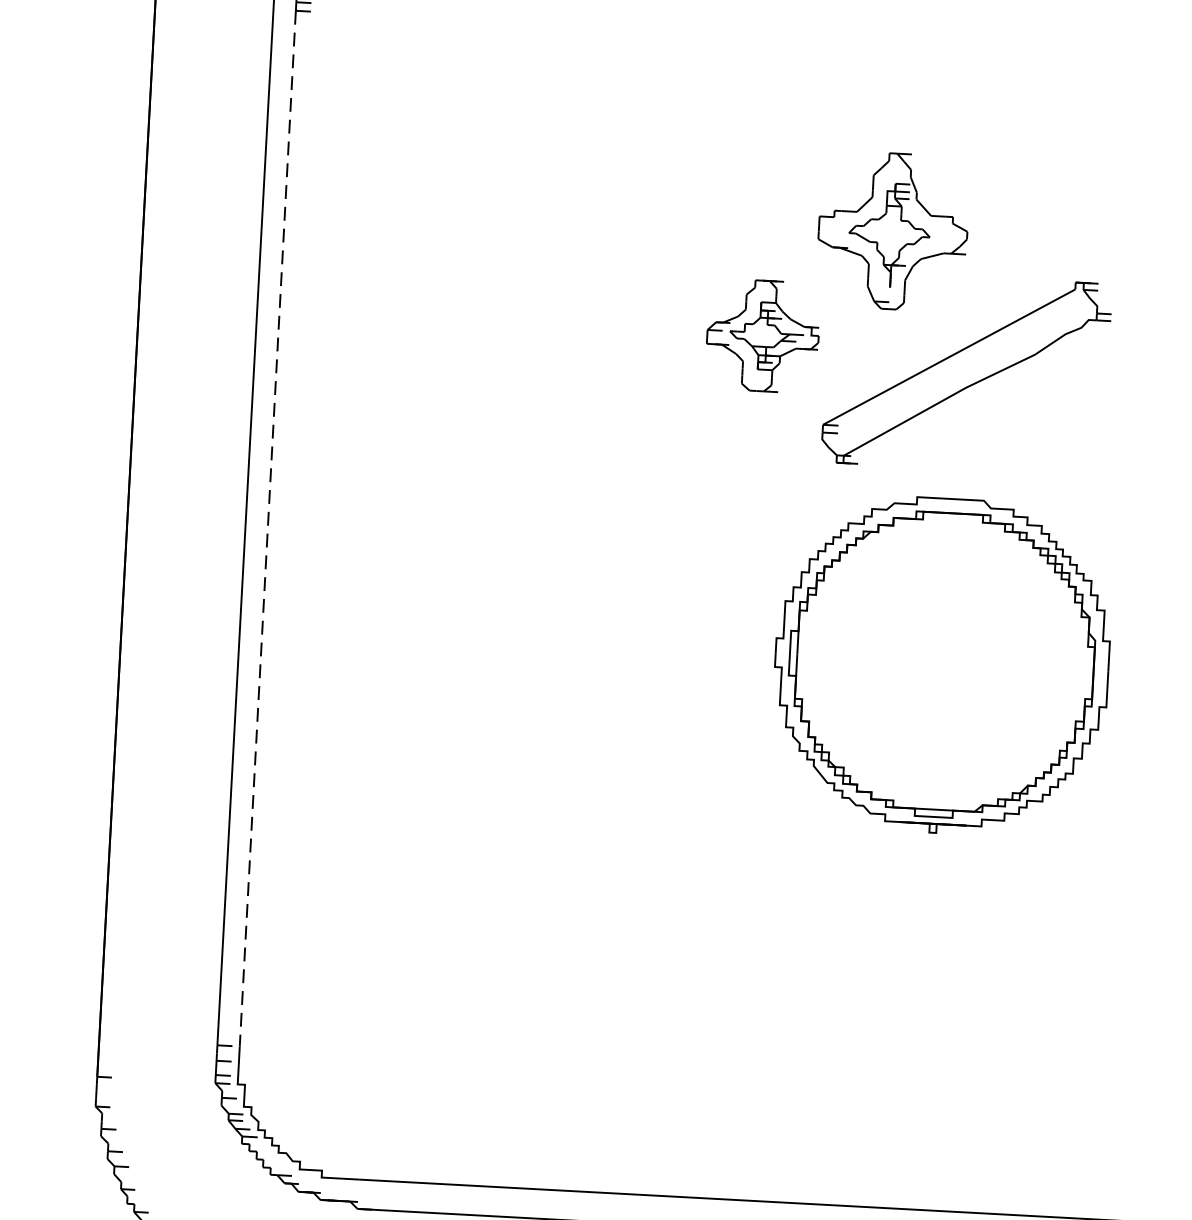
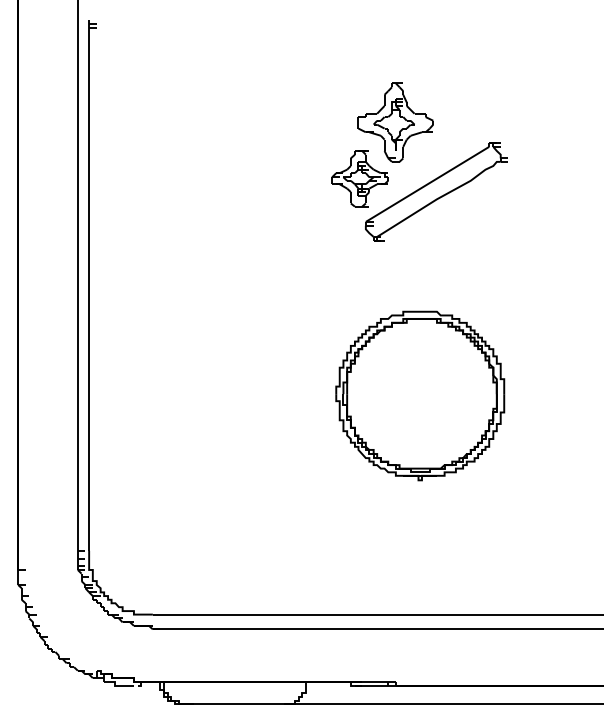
part: (761, 335) -> (359, 178), moved
line: (268, 529) -> (89, 289), dashed -> solid
part: (942, 664) -> (420, 395), moved

